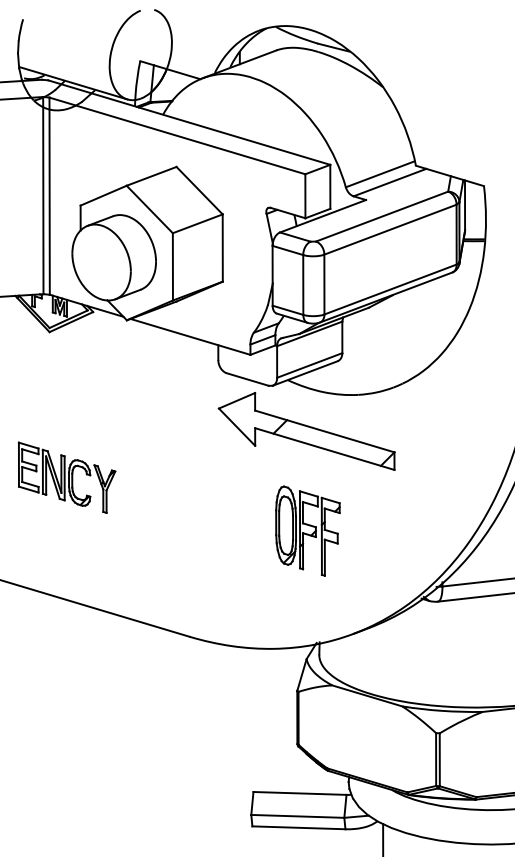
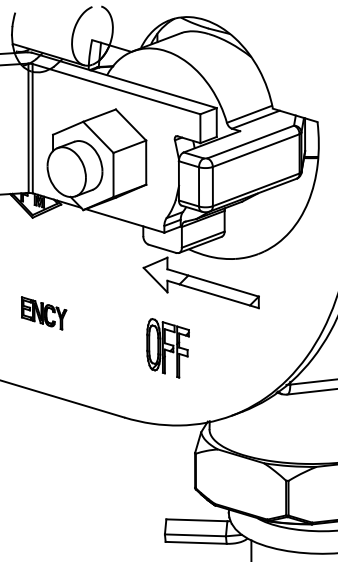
part: (66, 478) -> (43, 313), size x0.7
part: (307, 531) -> (167, 348), moved

